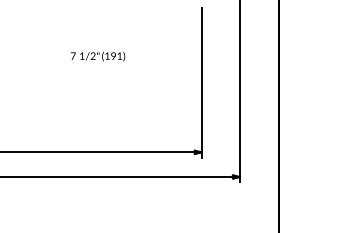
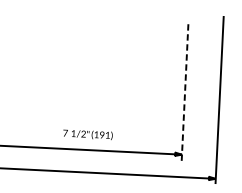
text: (97, 56) -> (87, 134), moved
line: (202, 82) -> (185, 91), solid -> dashed

